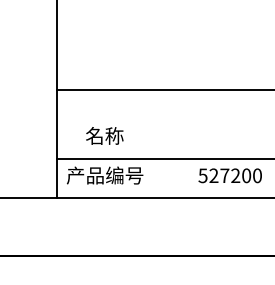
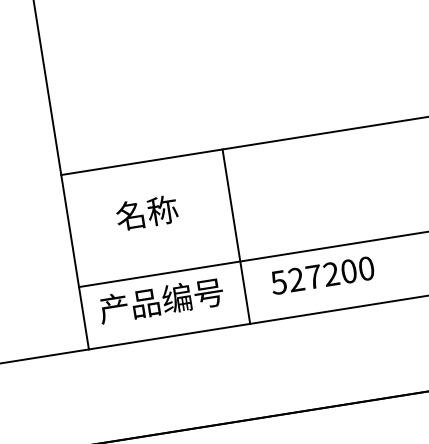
text: (104, 135) -> (146, 212), moved
line: (156, 143) -> (235, 236), added
text: (229, 175) -> (321, 275), moved

